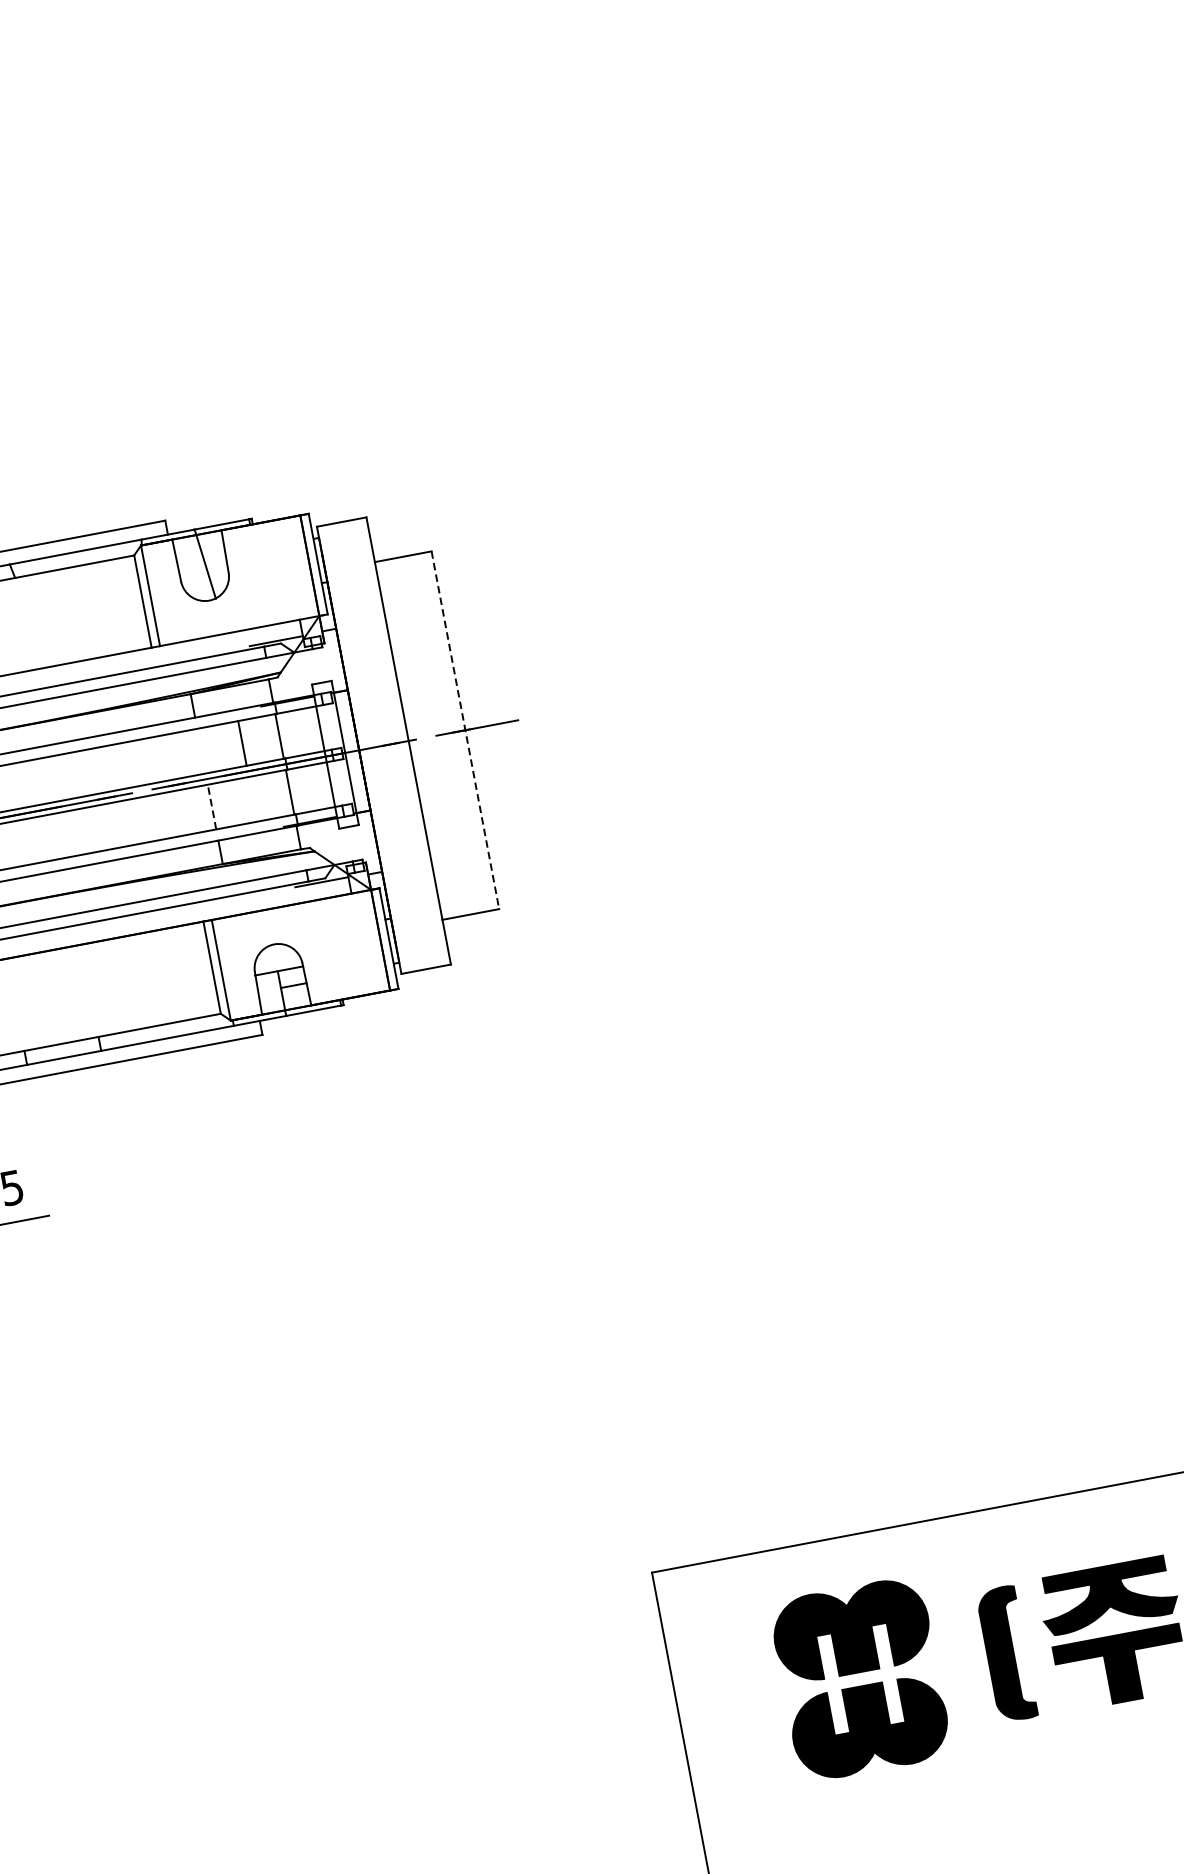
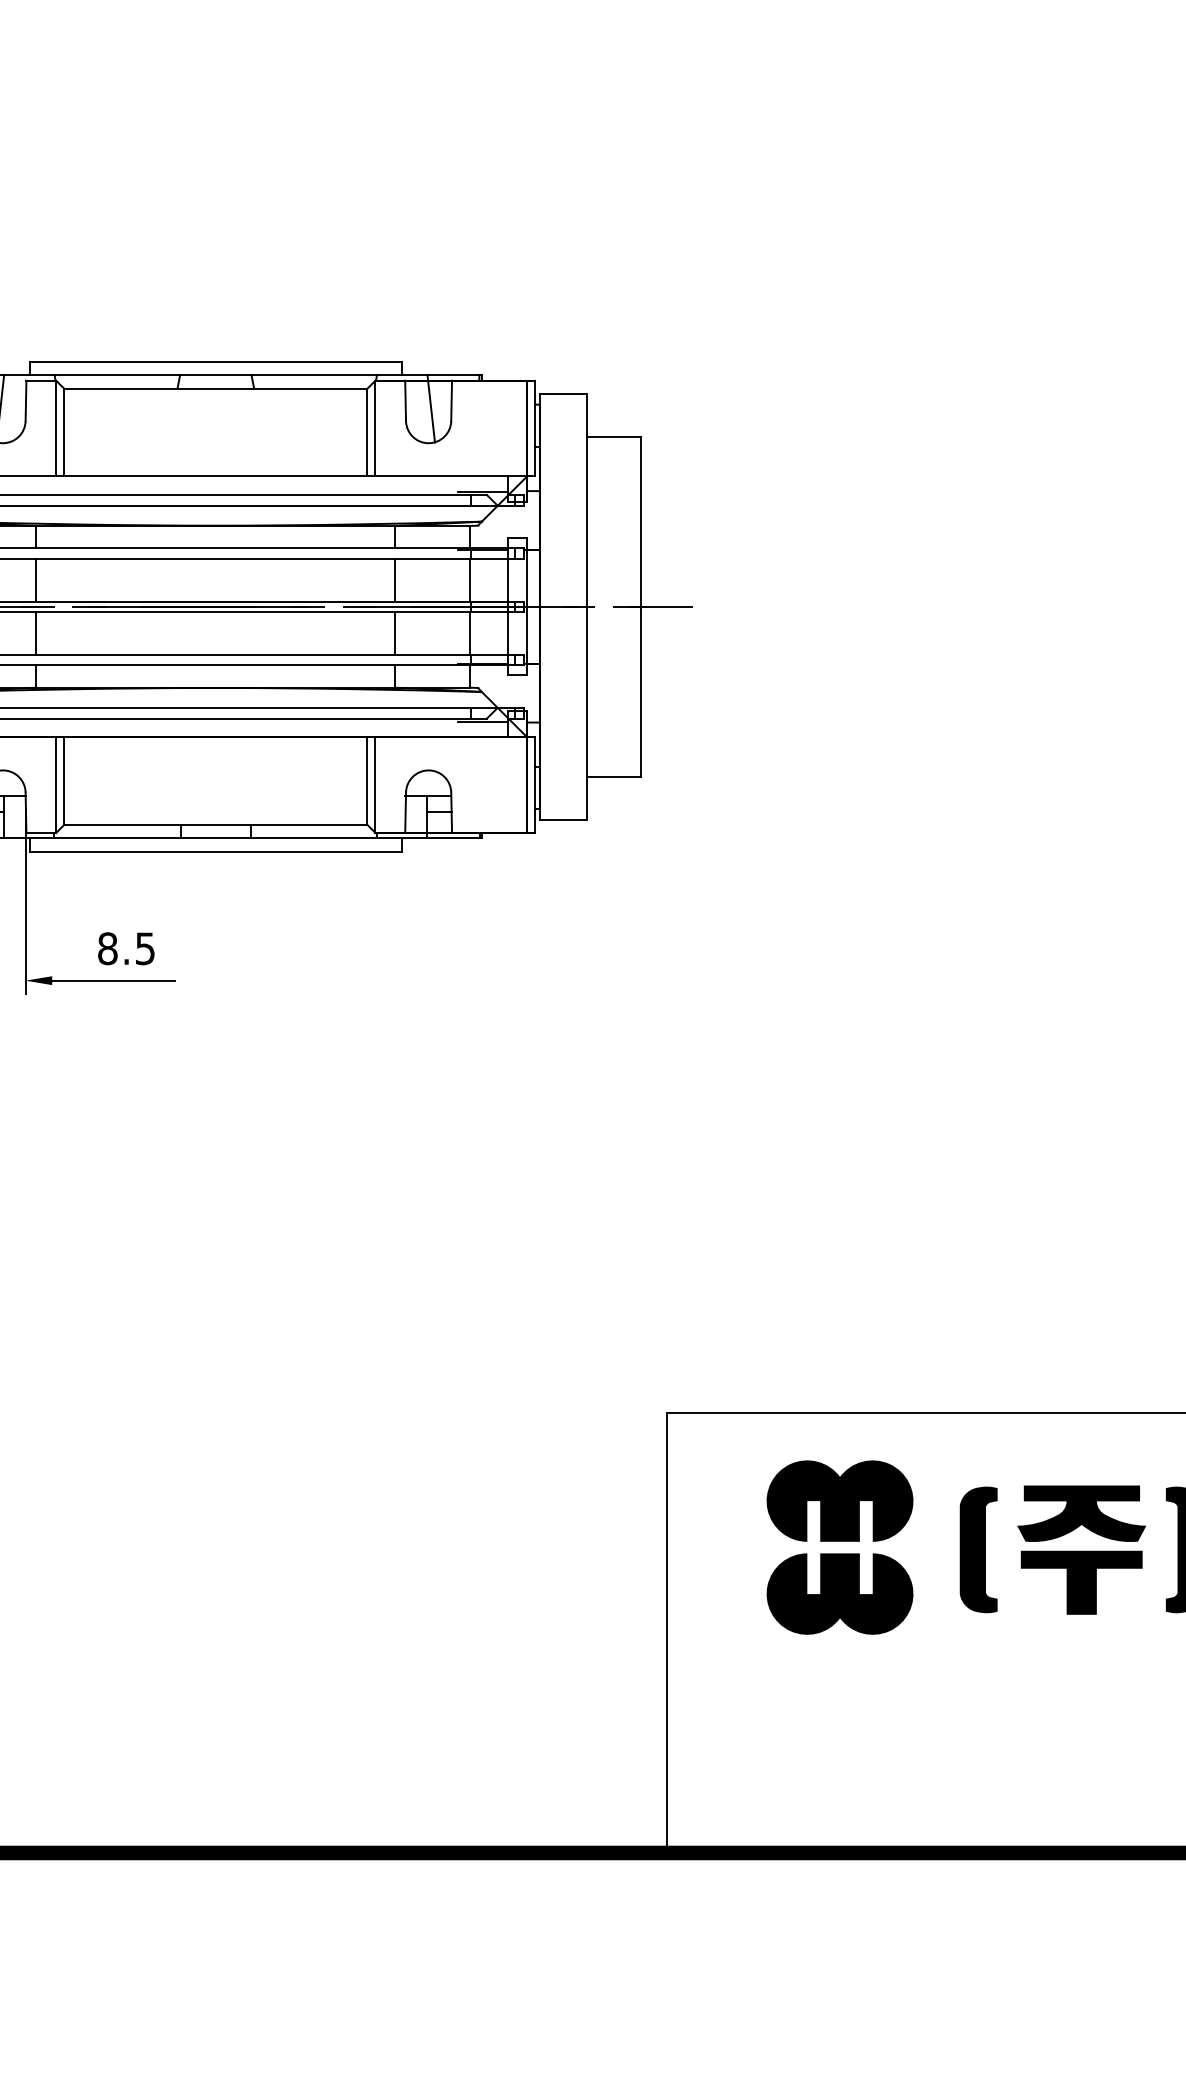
line: (465, 730) -> (641, 607), dashed -> solid
line: (242, 742) -> (395, 579), moved
line: (212, 806) -> (395, 632), dashed -> solid

